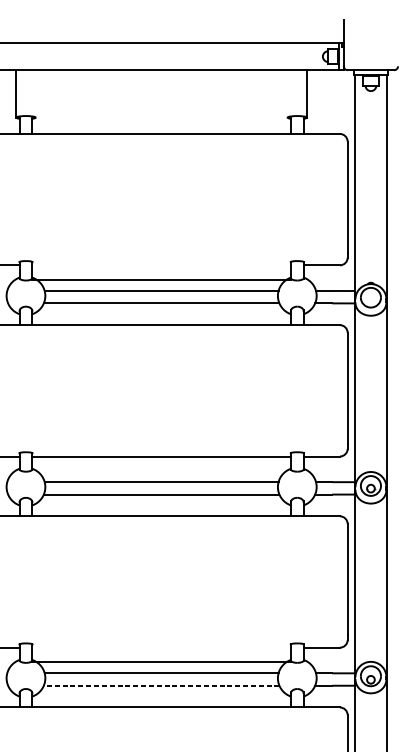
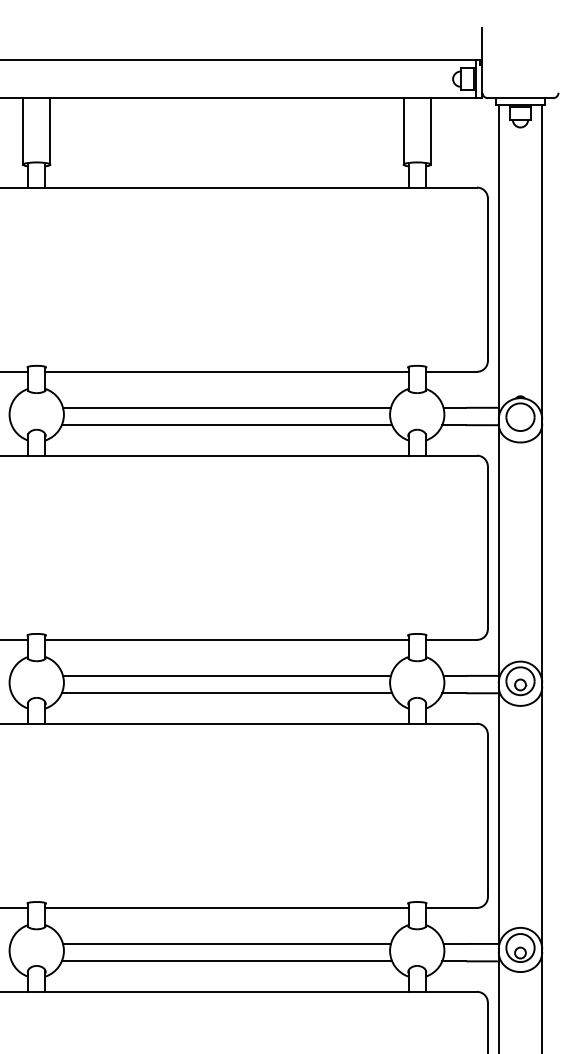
line: (35, 93) -> (50, 131), added
line: (287, 93) -> (403, 131), added
line: (161, 280) -> (226, 371), moved
line: (161, 661) -> (226, 907), moved
line: (161, 685) -> (226, 961), dashed -> solid

